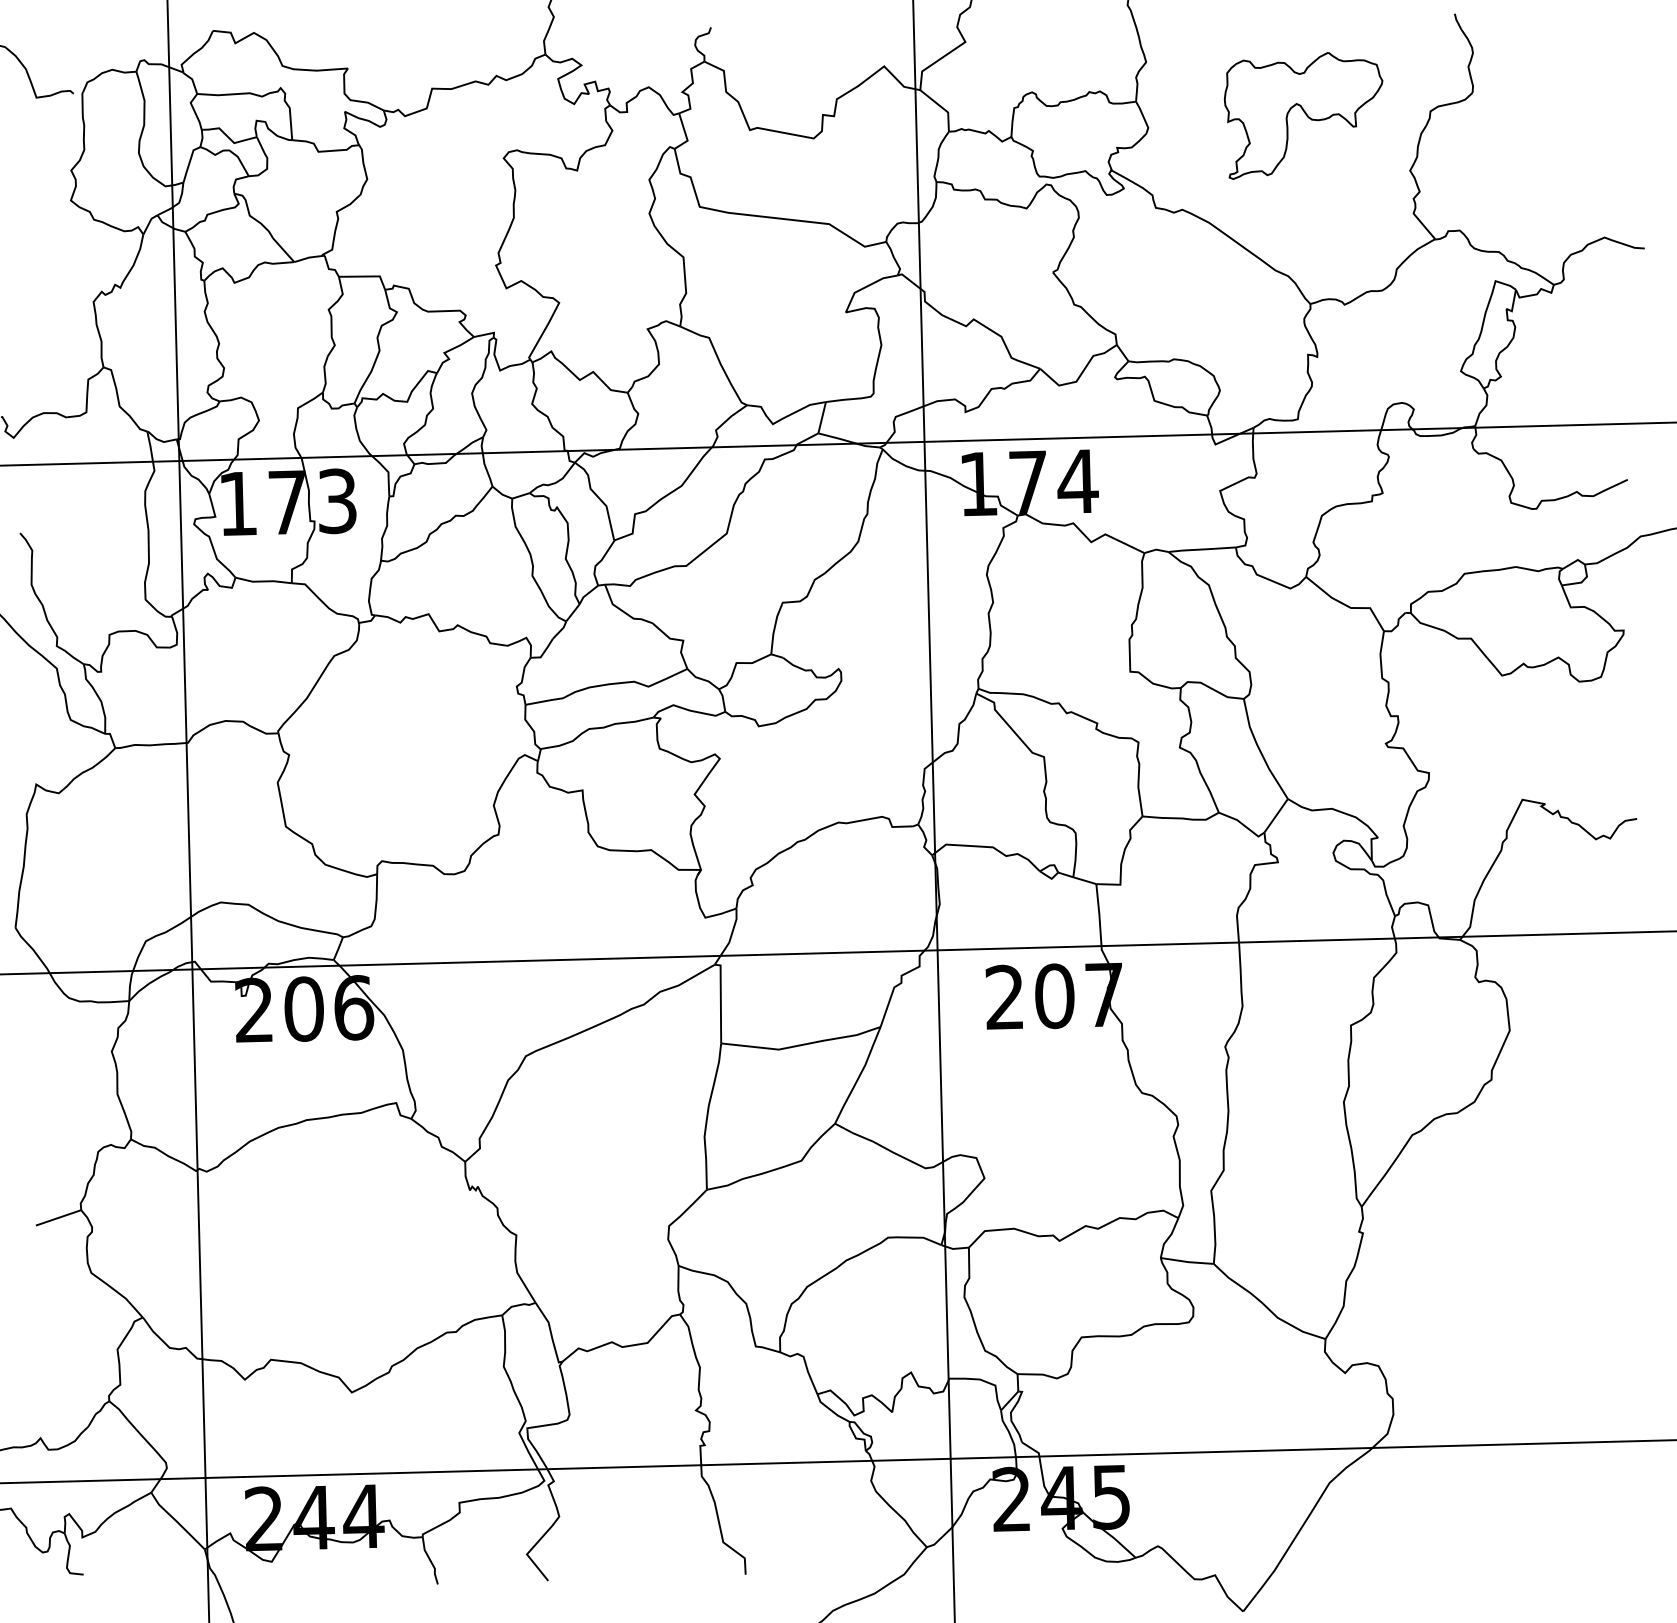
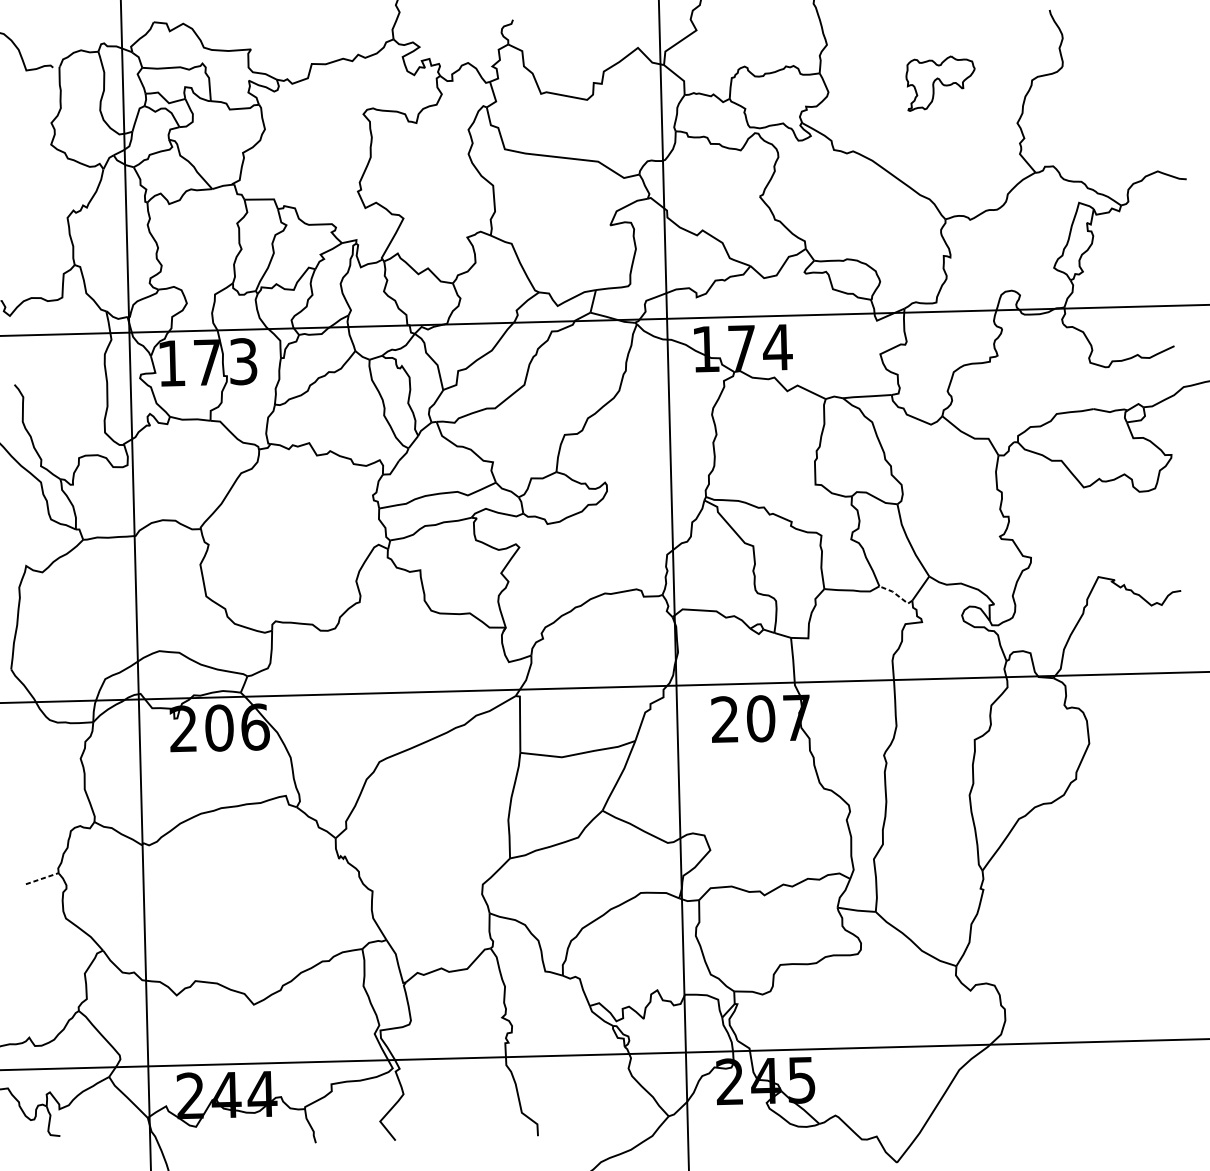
part: (1303, 115) -> (940, 83), size x0.6
line: (1243, 824) -> (897, 594), solid -> dashed
line: (58, 1217) -> (42, 878), solid -> dashed

